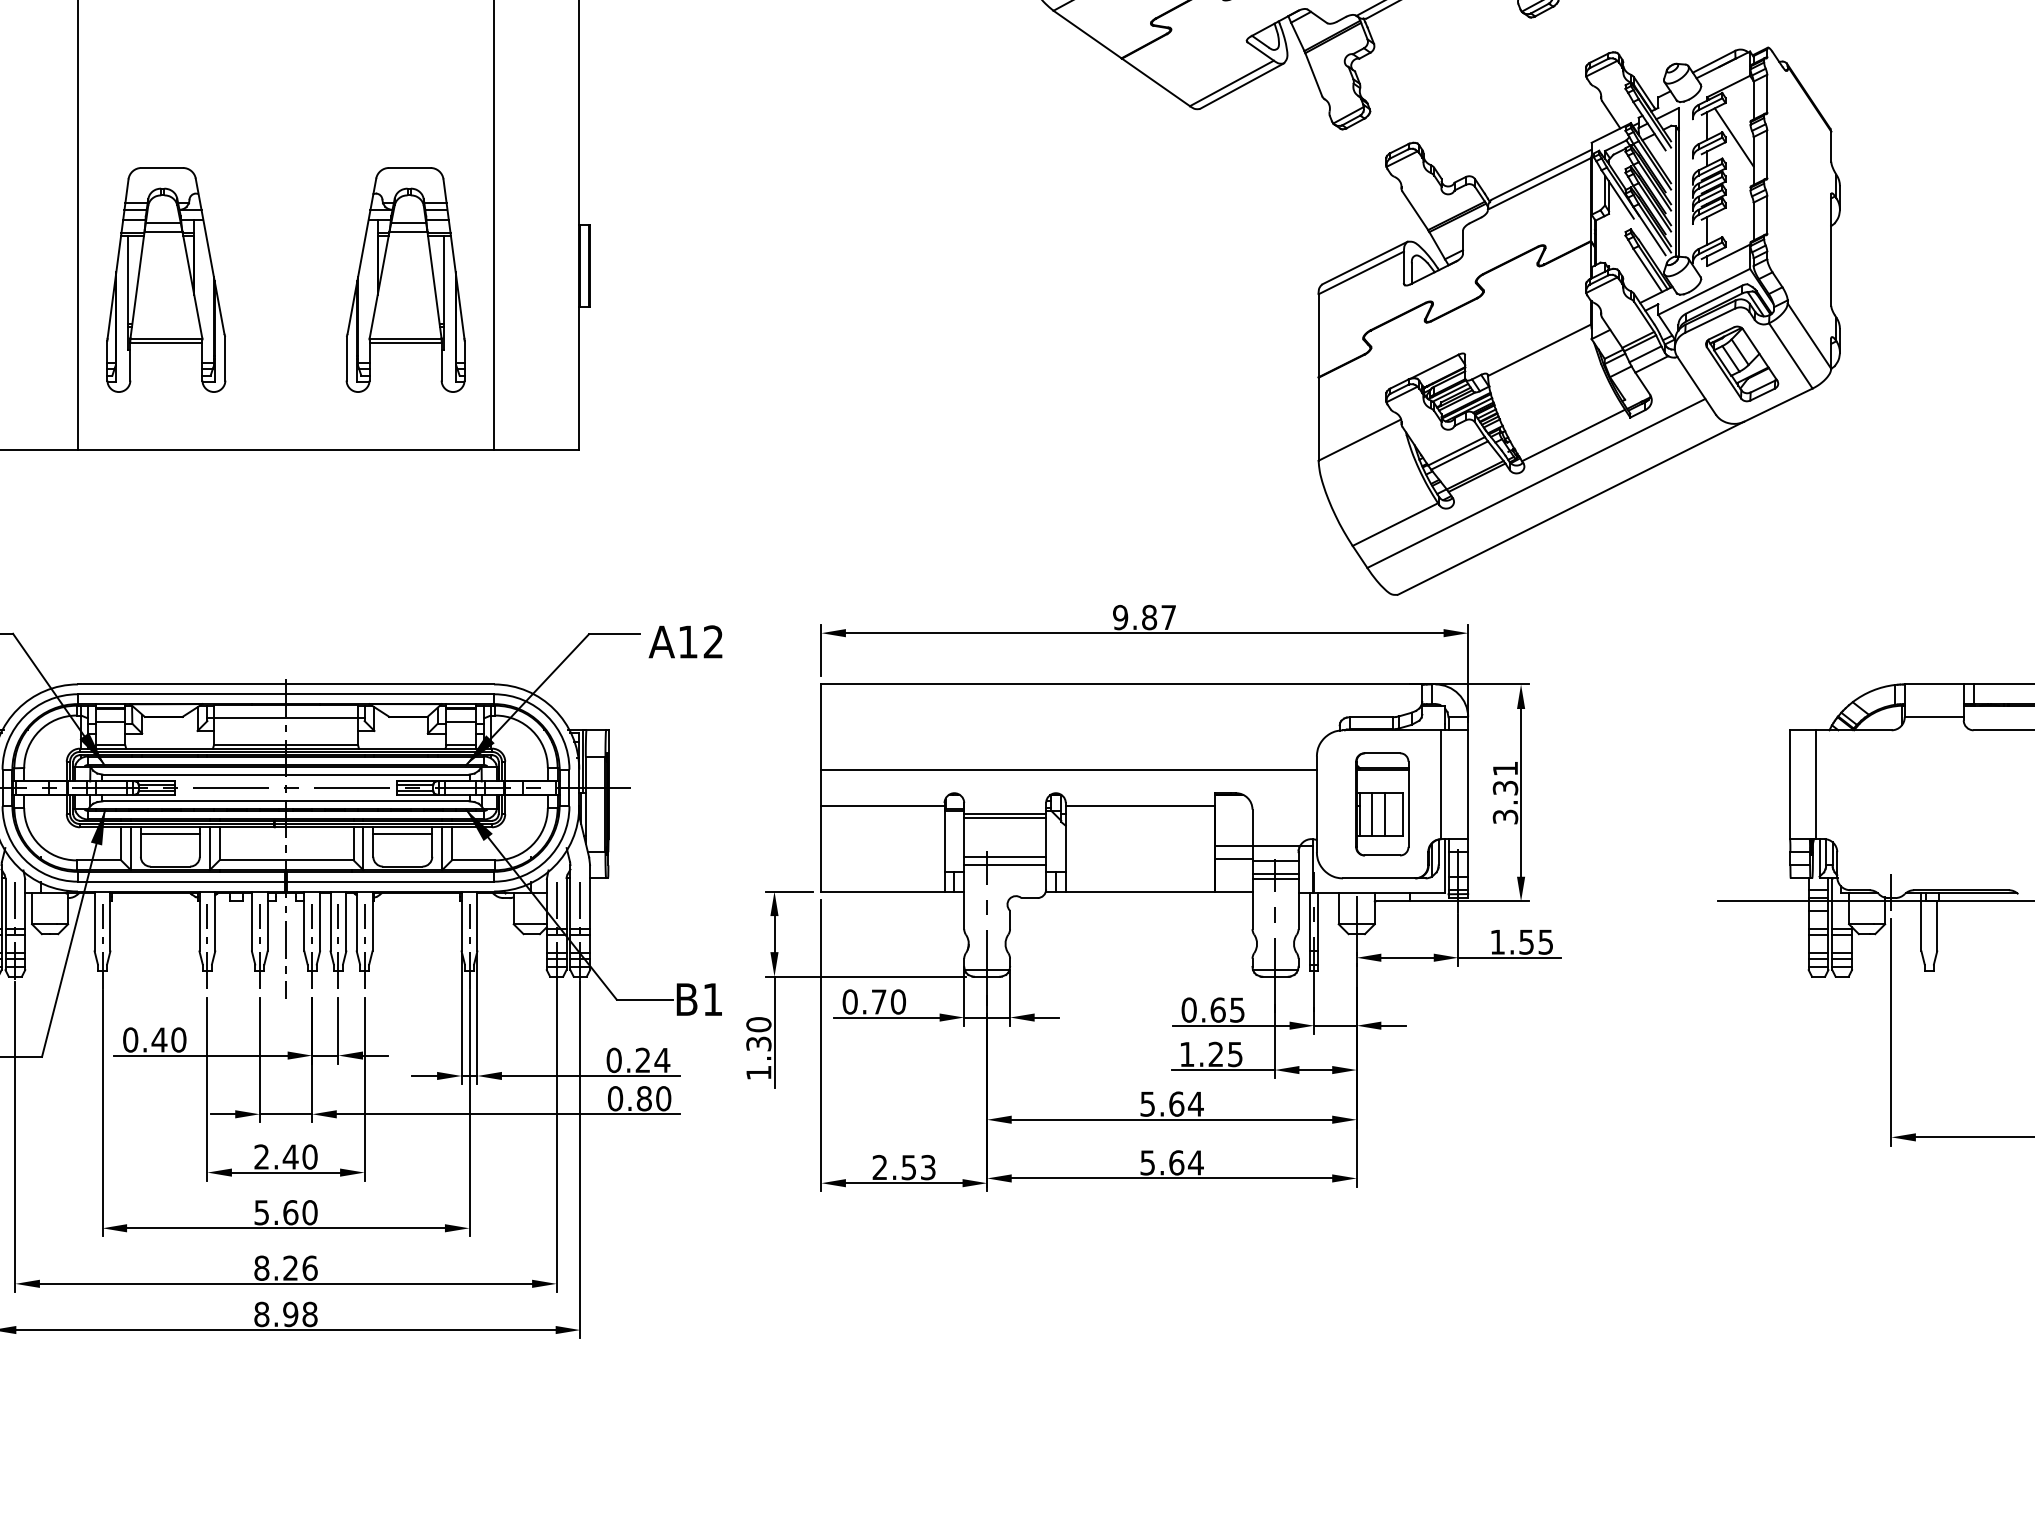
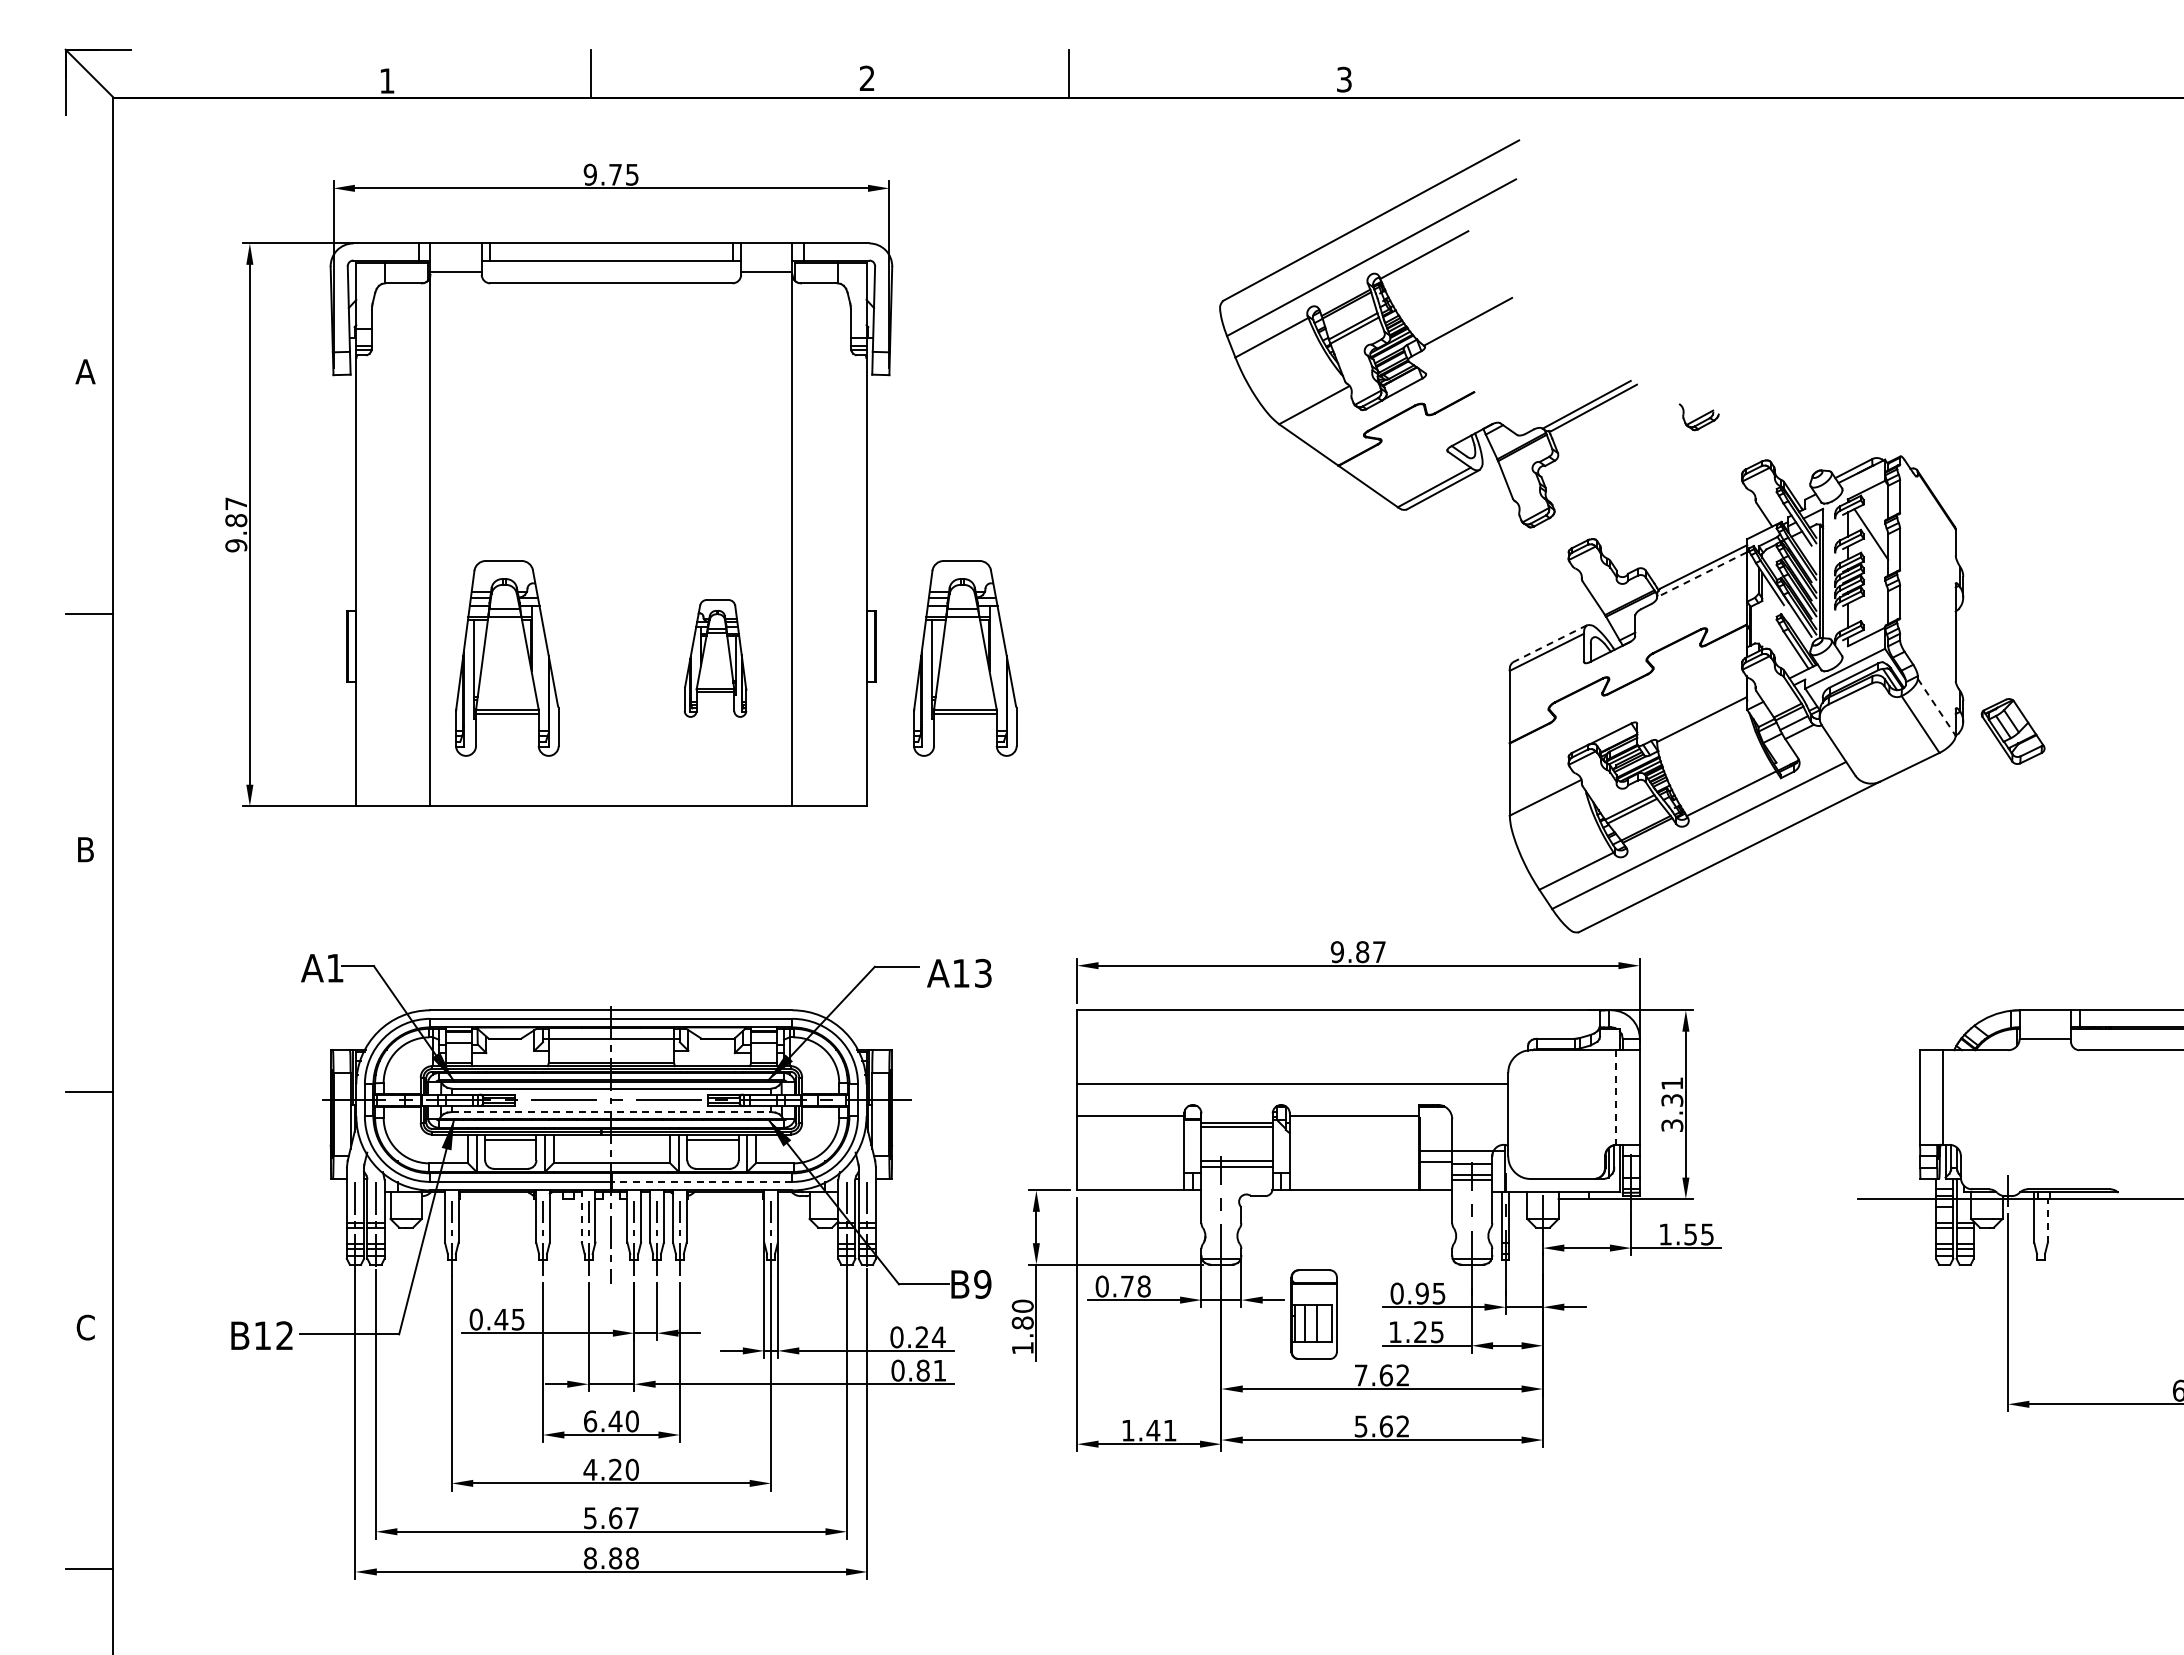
line: (1539, 184) -> (1701, 575), solid -> dashed
line: (1365, 262) -> (1550, 643), solid -> dashed
part: (405, 280) -> (715, 658), size x0.6
part: (692, 280) -> (965, 658), added
line: (1810, 336) -> (1937, 707), solid -> dashed
part: (1741, 363) -> (2012, 731), moved
text: (713, 642) -> (983, 973), A12 -> A13
line: (1441, 785) -> (1616, 1098), solid -> dashed
line: (286, 801) -> (611, 1112), solid -> dashed
part: (1381, 804) -> (1313, 1314), moved
line: (389, 881) -> (701, 1181), solid -> dashed
line: (251, 922) -> (581, 1217), solid -> dashed
line: (1936, 926) -> (2047, 1220), solid -> dashed
text: (712, 999) -> (982, 1284), B1 -> B9
text: (897, 1001) -> (1143, 1286), 0.70 -> 0.78
text: (1218, 1009) -> (1422, 1293), 0.65 -> 0.95
text: (178, 1039) -> (517, 1319), 0.40 -> 0.45
text: (758, 1043) -> (1022, 1322), 1.30 -> 1.80
text: (663, 1098) -> (939, 1370), 0.80 -> 0.81
text: (1171, 1104) -> (1381, 1375), 5.64 -> 7.62
text: (261, 1157) -> (590, 1421), 2.40 -> 6.40
text: (1195, 1162) -> (1402, 1426), 5.64 -> 5.62
text: (903, 1167) -> (1148, 1430), 2.53 -> 1.41
text: (275, 1212) -> (602, 1469), 5.60 -> 4.20
text: (286, 1268) -> (611, 1518), 8.26 -> 5.67
text: (290, 1314) -> (615, 1558), 8.98 -> 8.88

